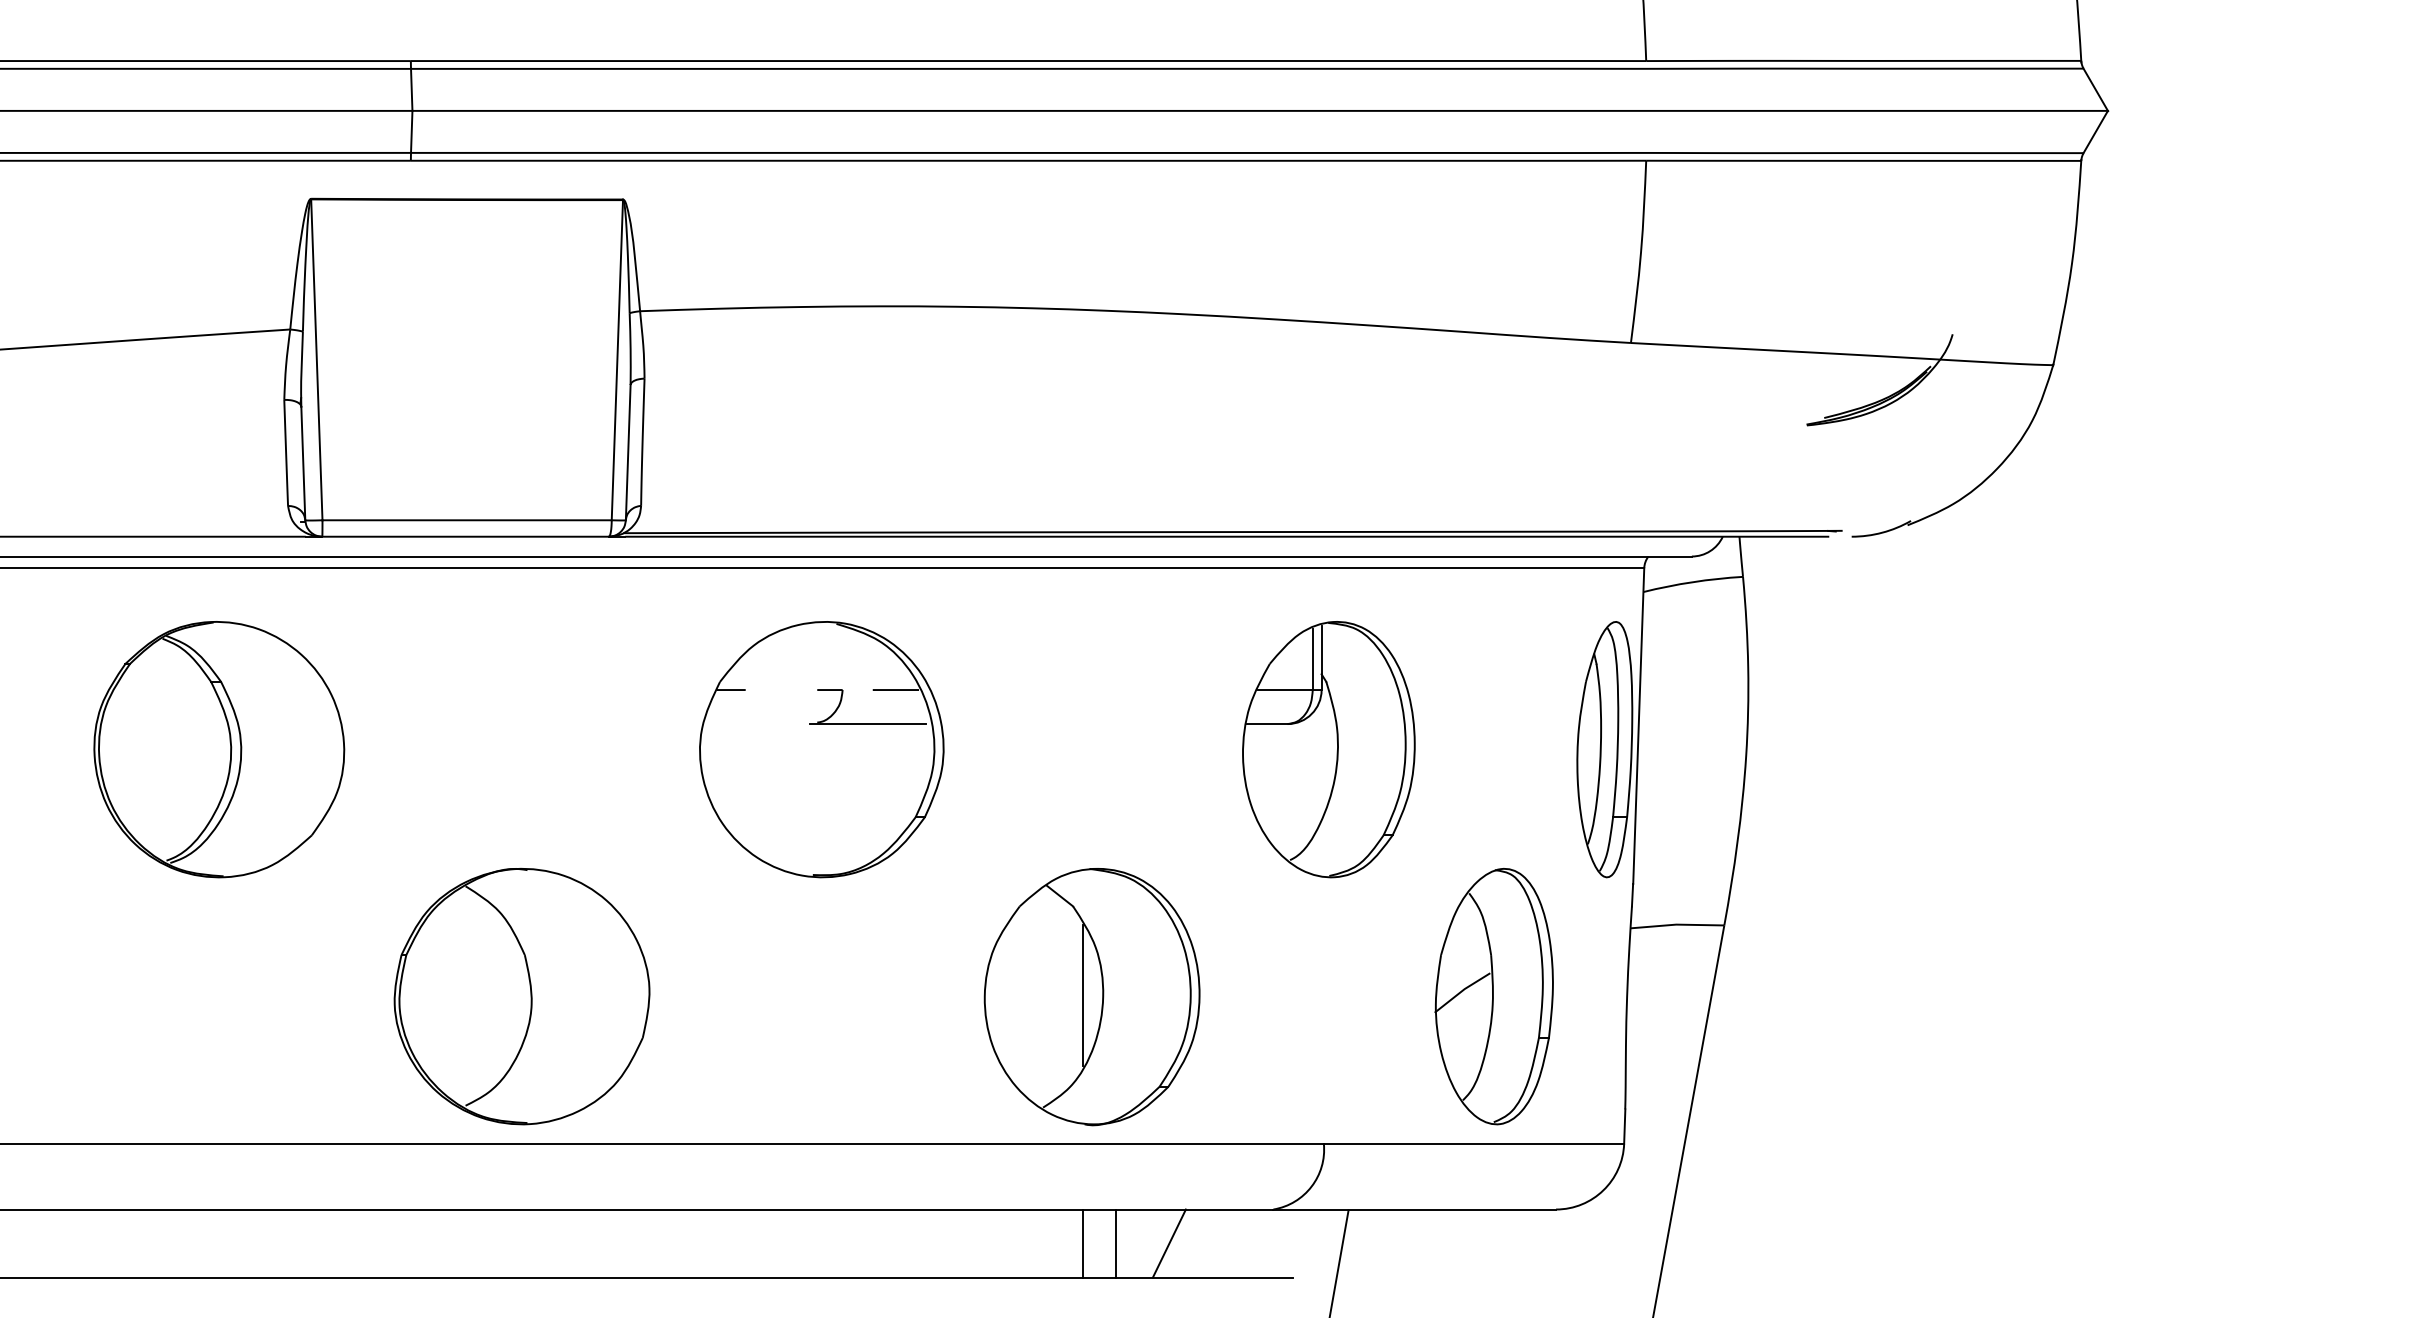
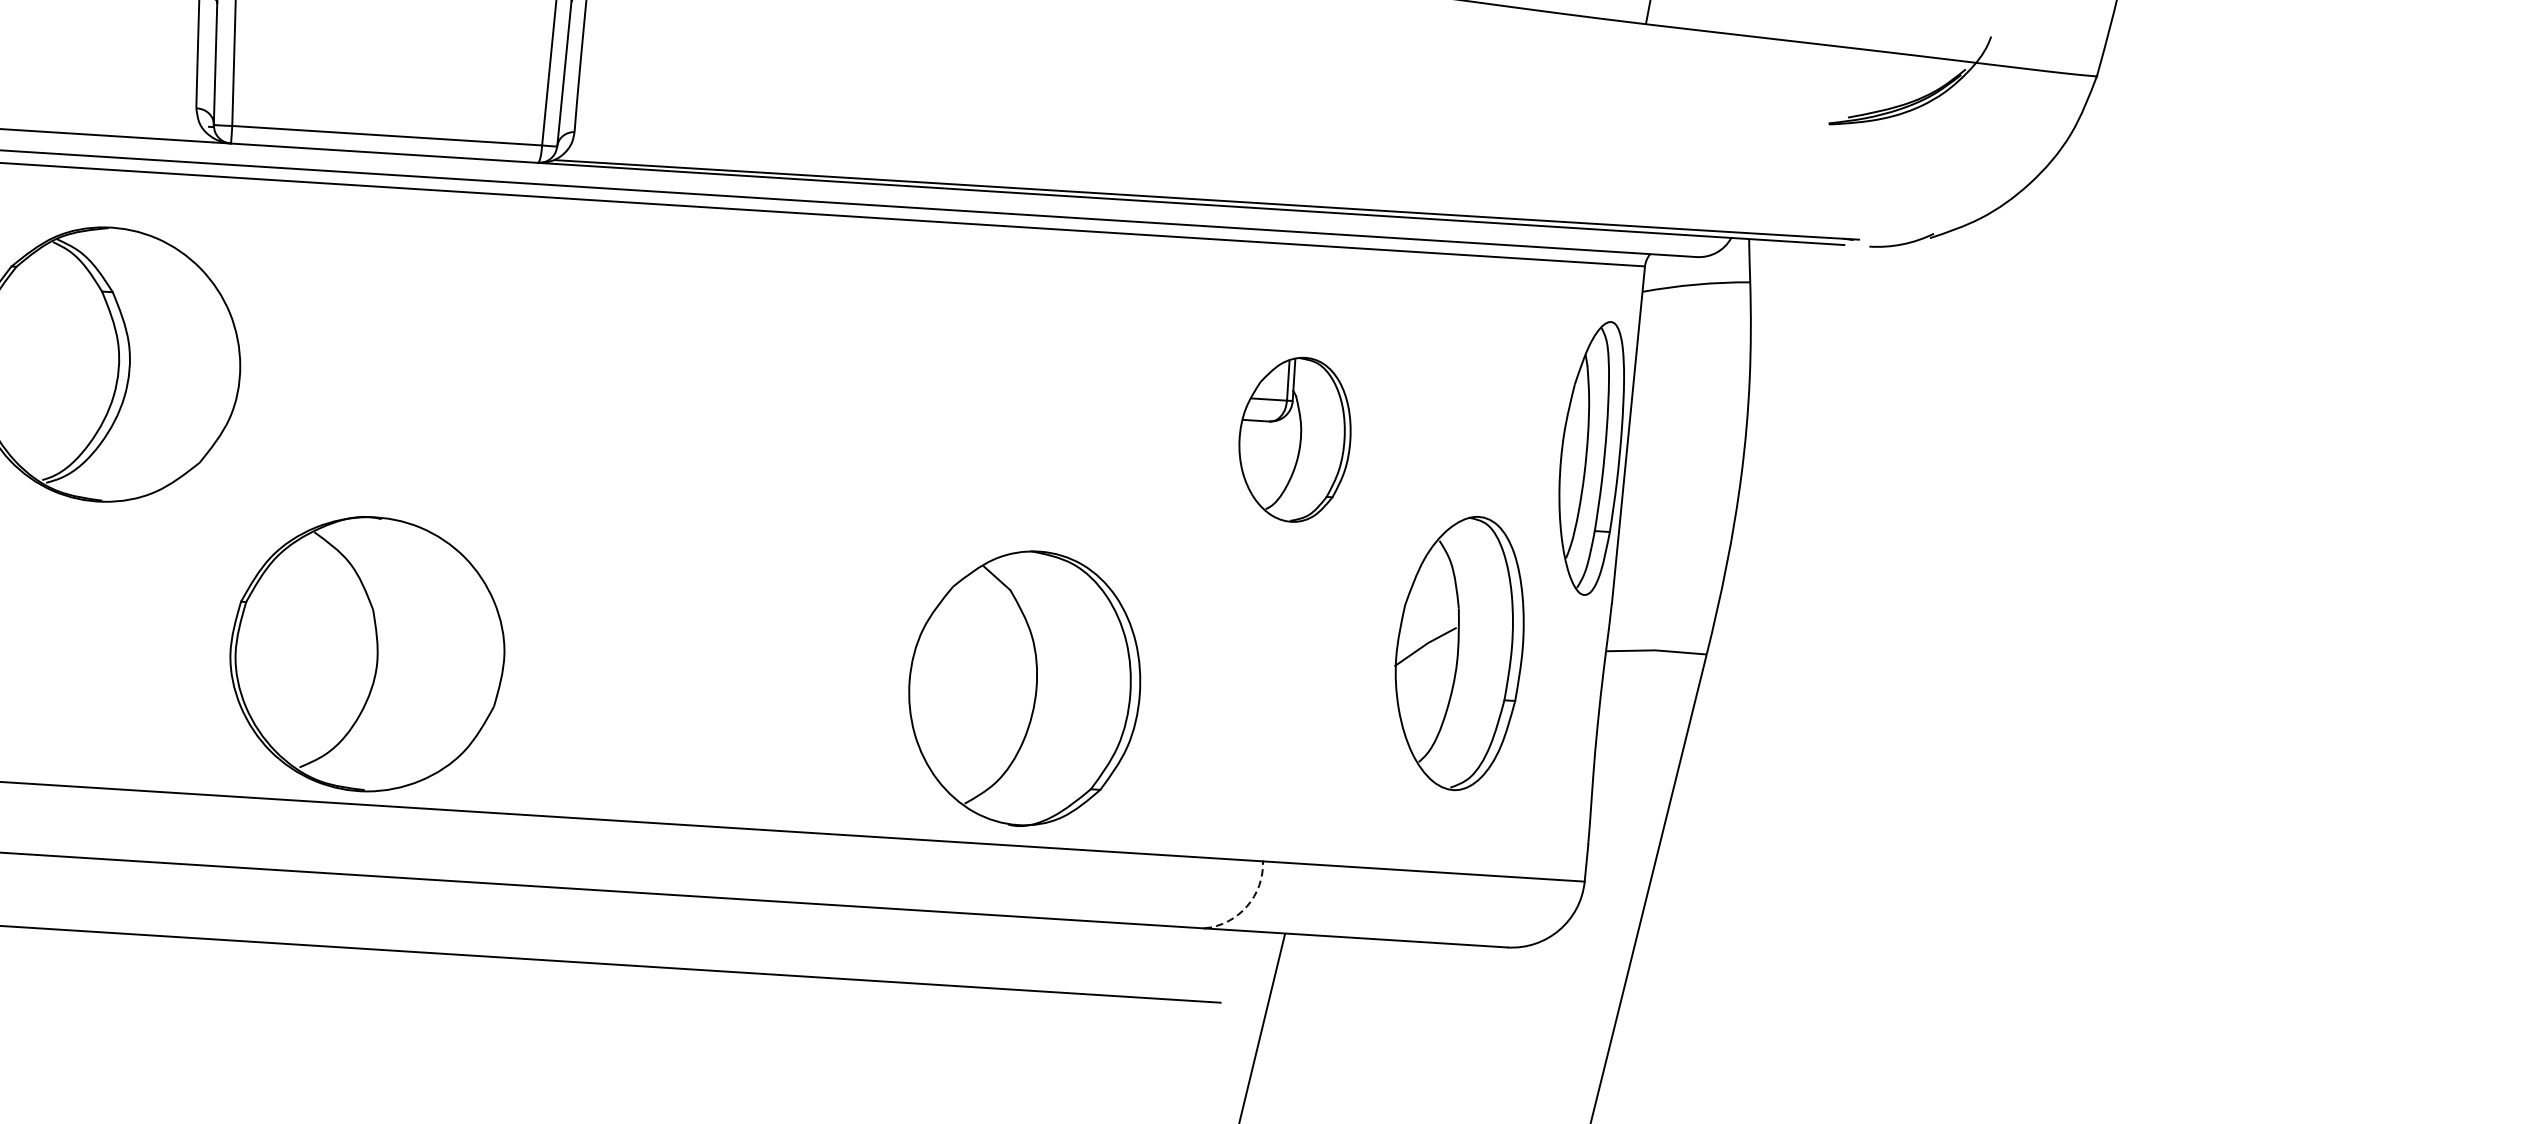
part: (821, 749) -> (751, 405), removed
part: (1328, 749) -> (1294, 439), size x0.6
line: (1082, 995) -> (1014, 686), removed
part: (521, 996) -> (366, 654), moved
part: (1493, 996) -> (1458, 652), moved
arc: (1311, 1186) -> (1246, 906), solid -> dashed
line: (1082, 1243) -> (997, 951), removed
line: (1116, 1243) -> (1034, 954), removed
line: (1168, 1243) -> (1089, 957), removed

